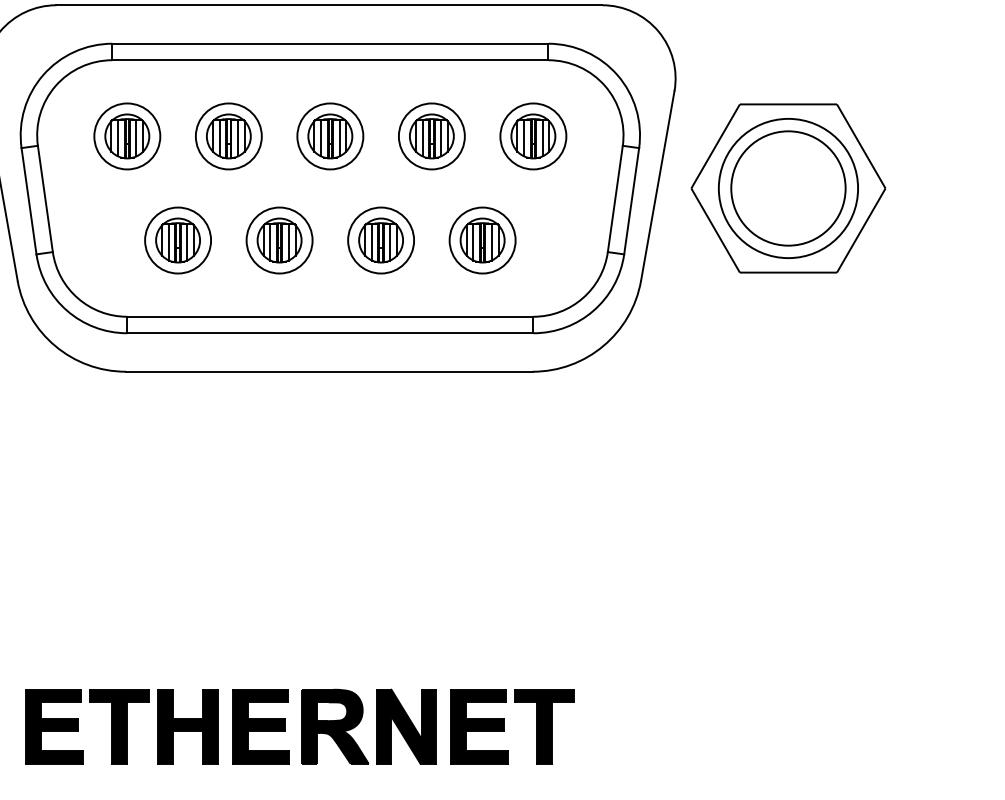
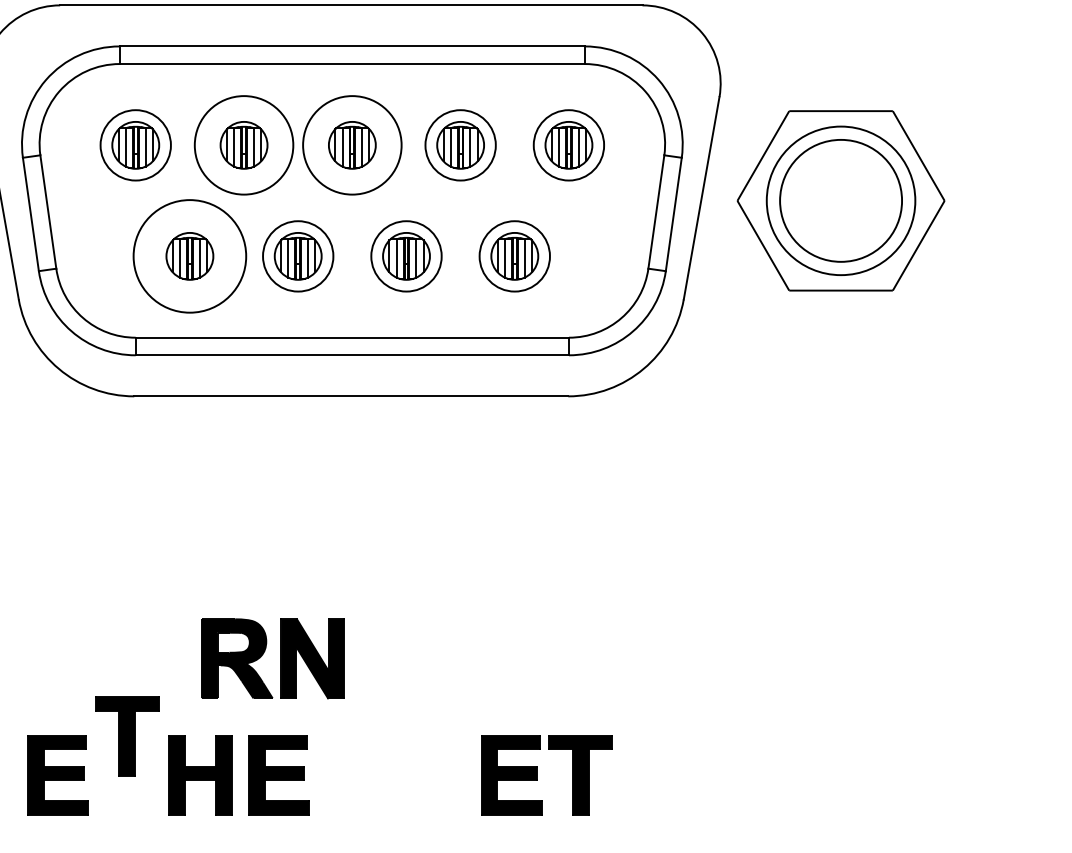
circle: (228, 136) -> (243, 145), size x1.4
circle: (330, 136) -> (352, 145), size x1.4
circle: (178, 240) -> (190, 256), size x1.6
part: (119, 726) -> (127, 736), moved
part: (376, 726) -> (281, 658), moved

